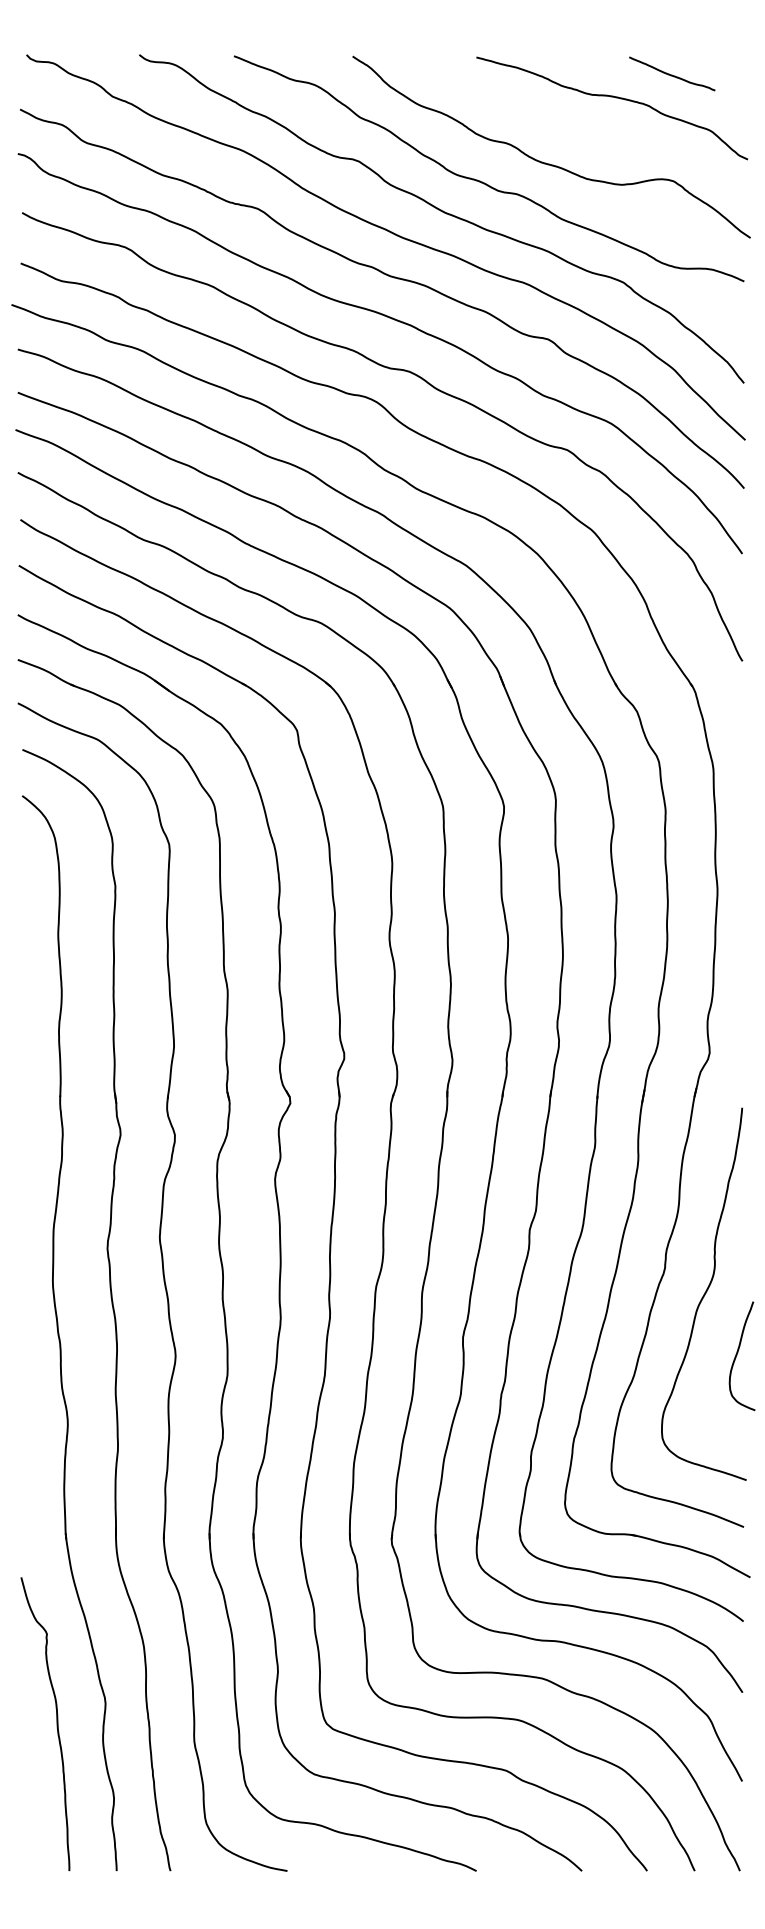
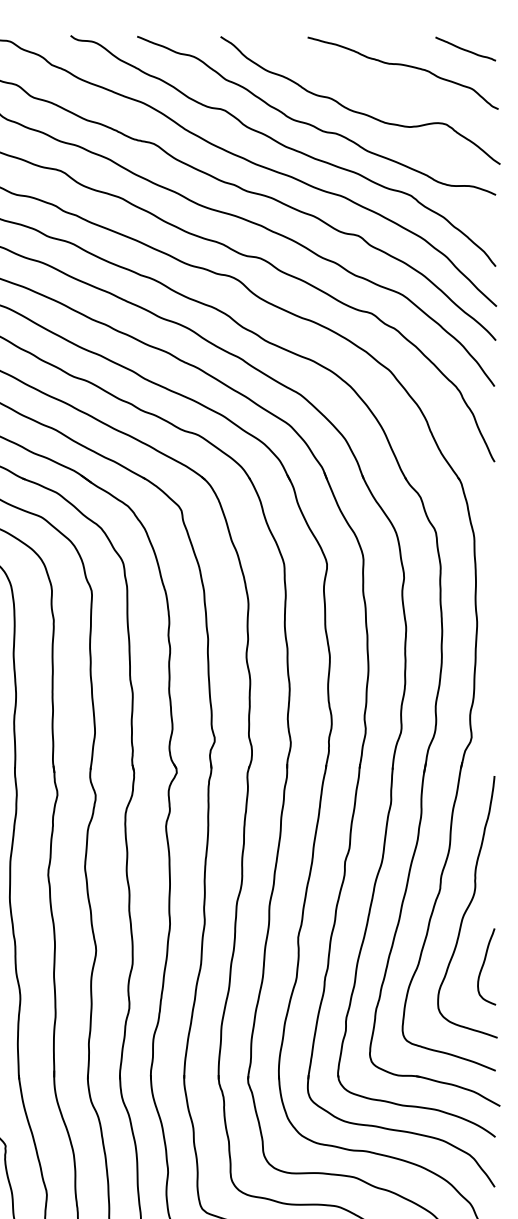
curve: (672, 74) -> (465, 49), moved
curve: (737, 1355) -> (483, 966), moved

